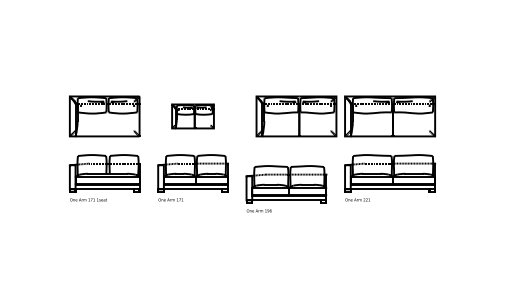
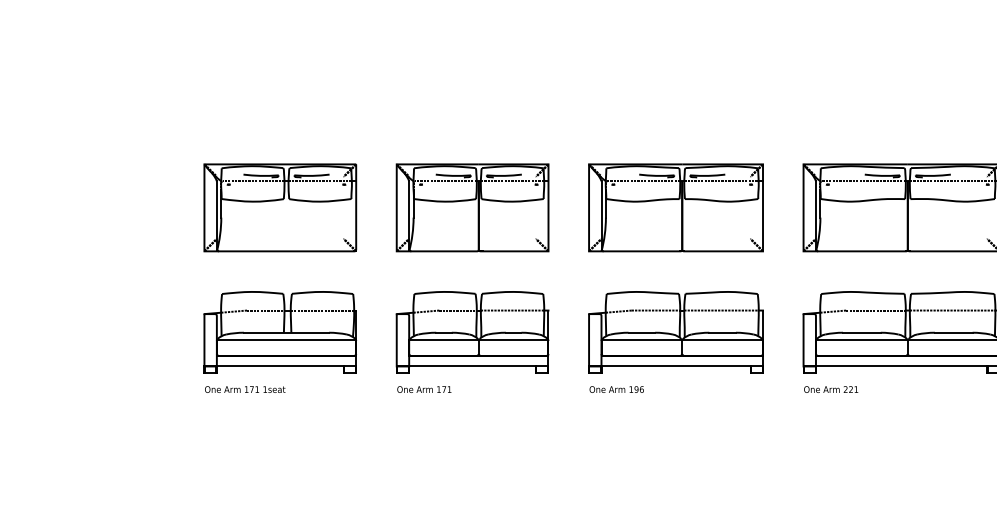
part: (192, 116) -> (471, 207), size x1.67
part: (296, 116) -> (676, 207), moved
part: (286, 188) -> (676, 340), moved

